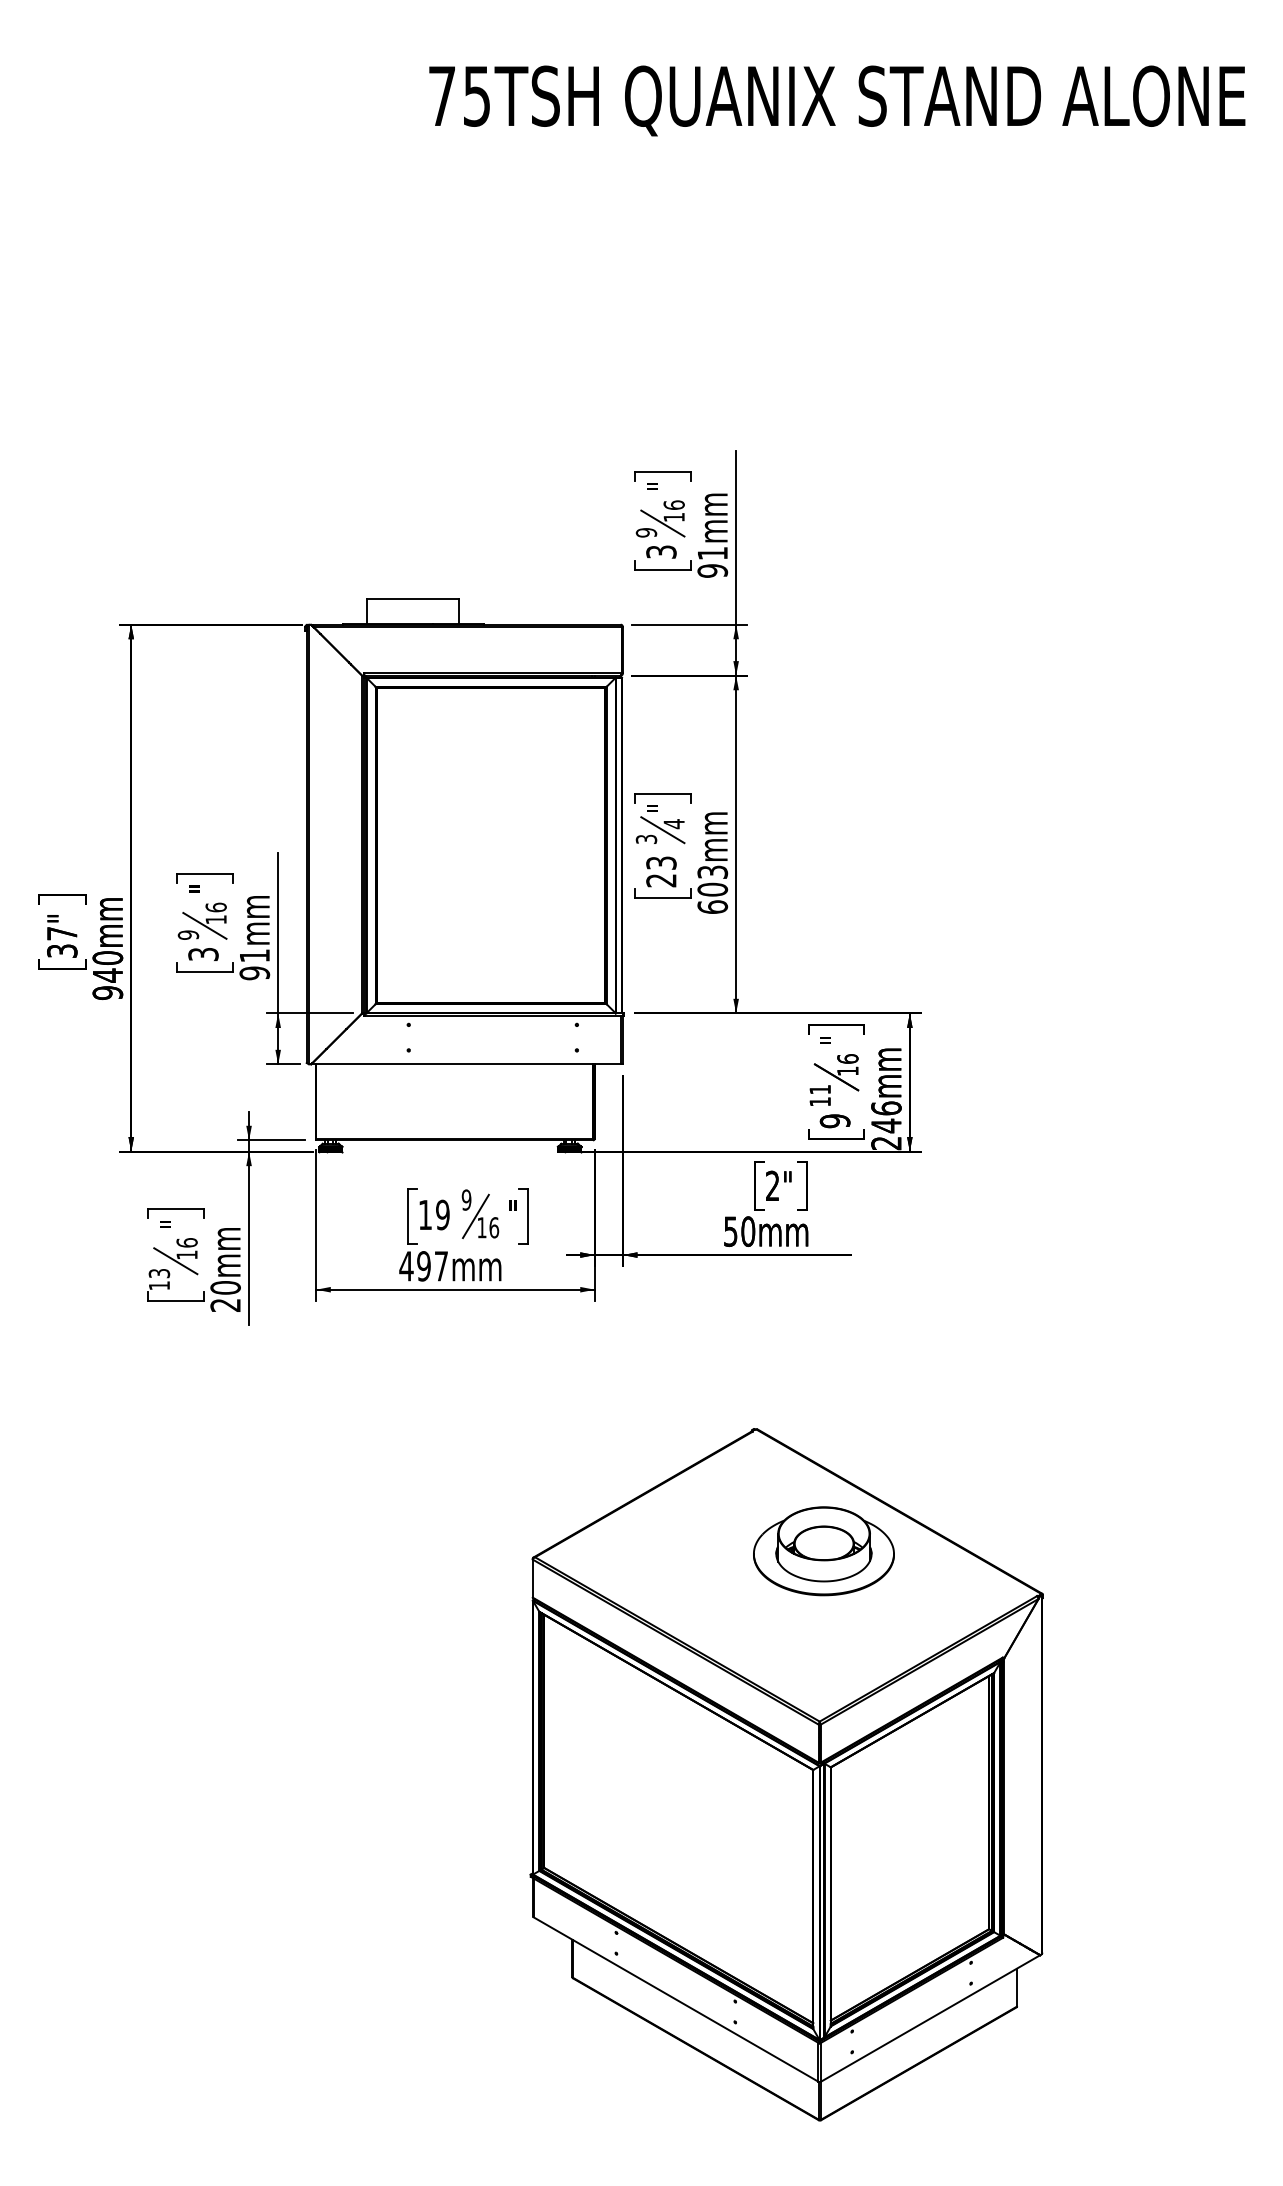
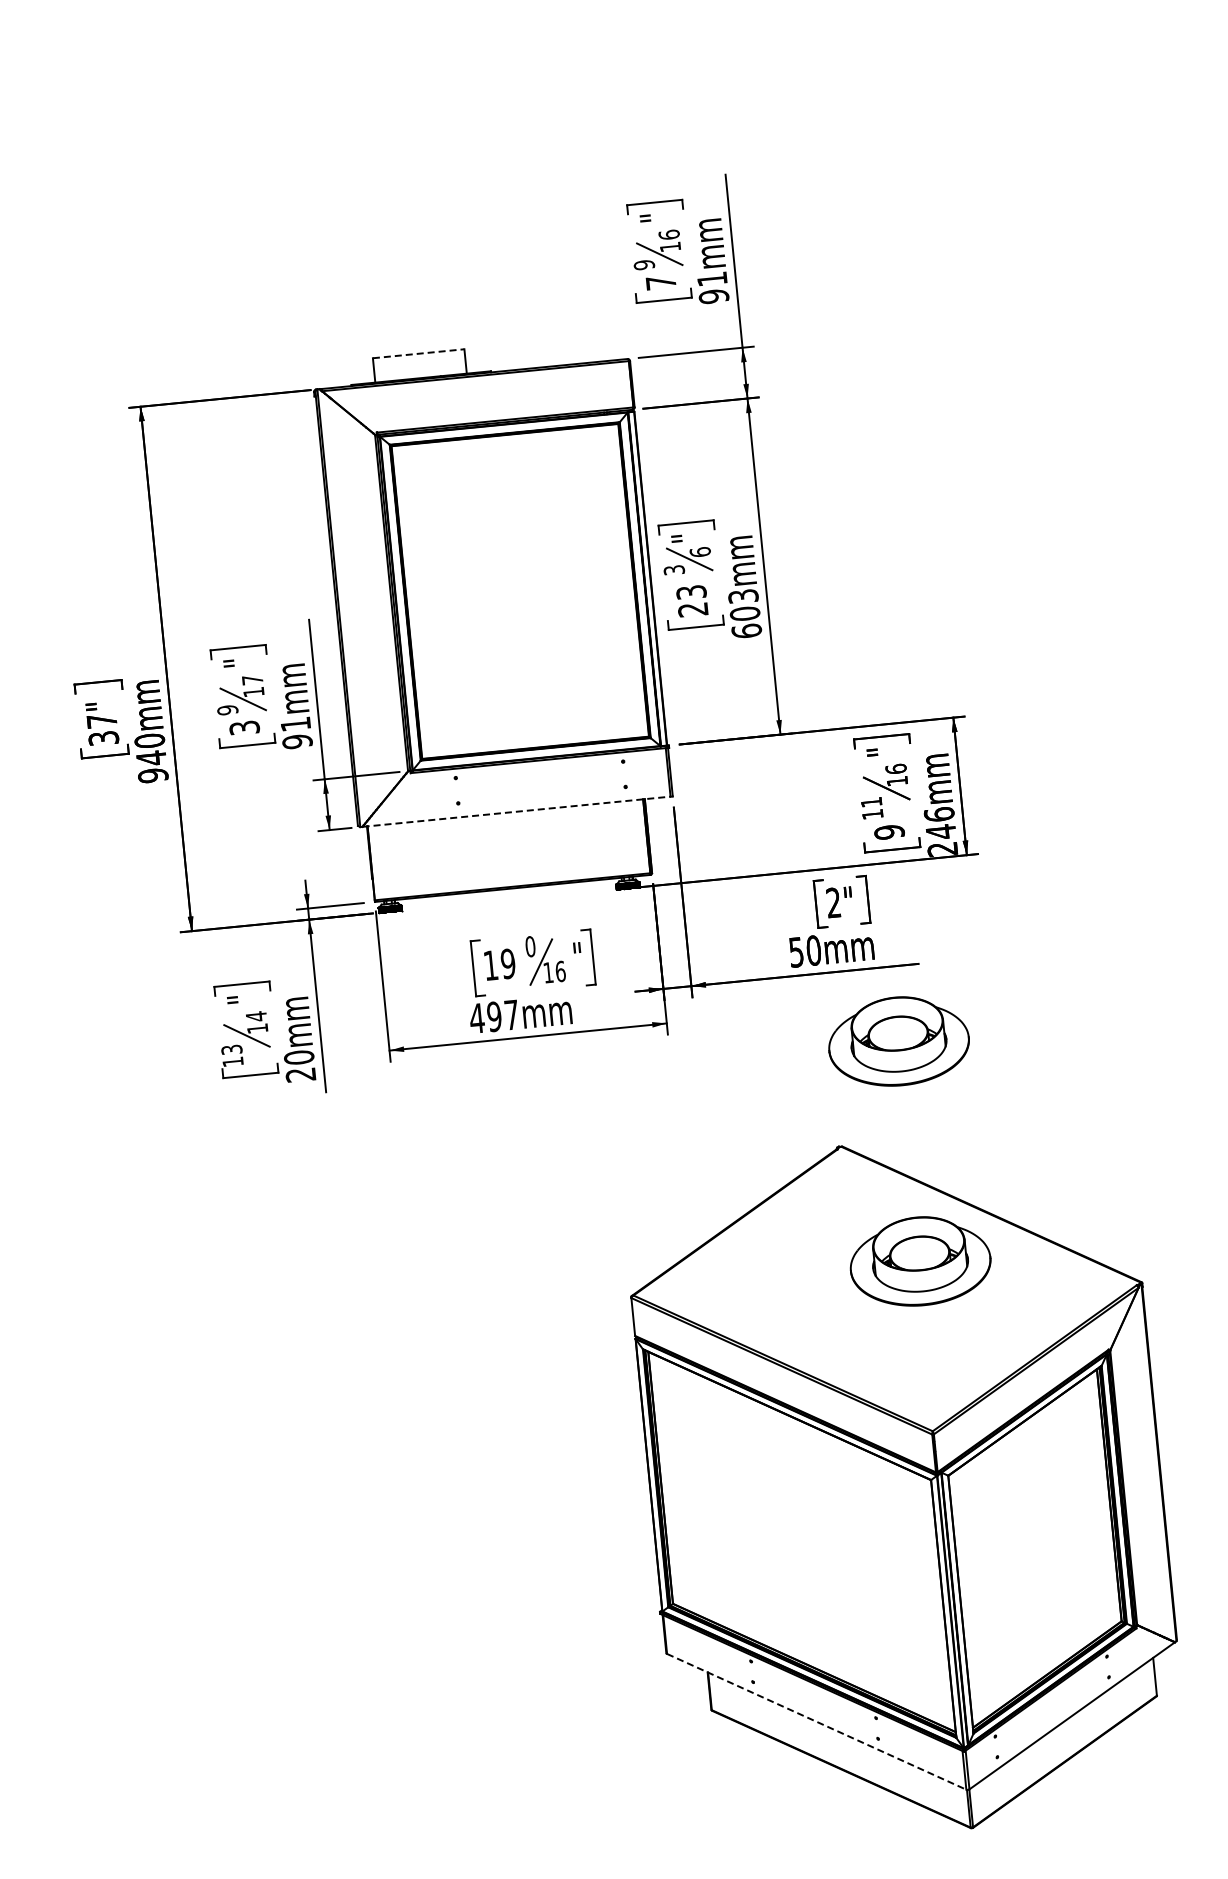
text: (661, 551) -> (661, 282), 3 -> 7
line: (413, 599) -> (418, 354), solid -> dashed
text: (673, 824) -> (699, 552), 4 -> 6
text: (215, 907) -> (251, 680), 16 -> 17
line: (465, 1064) -> (516, 811), solid -> dashed
text: (466, 1199) -> (530, 946), 9 -> 0
text: (186, 1242) -> (255, 1016), 16 -> 14
part: (823, 1330) -> (898, 1041), added
line: (676, 1999) -> (817, 1721), solid -> dashed

